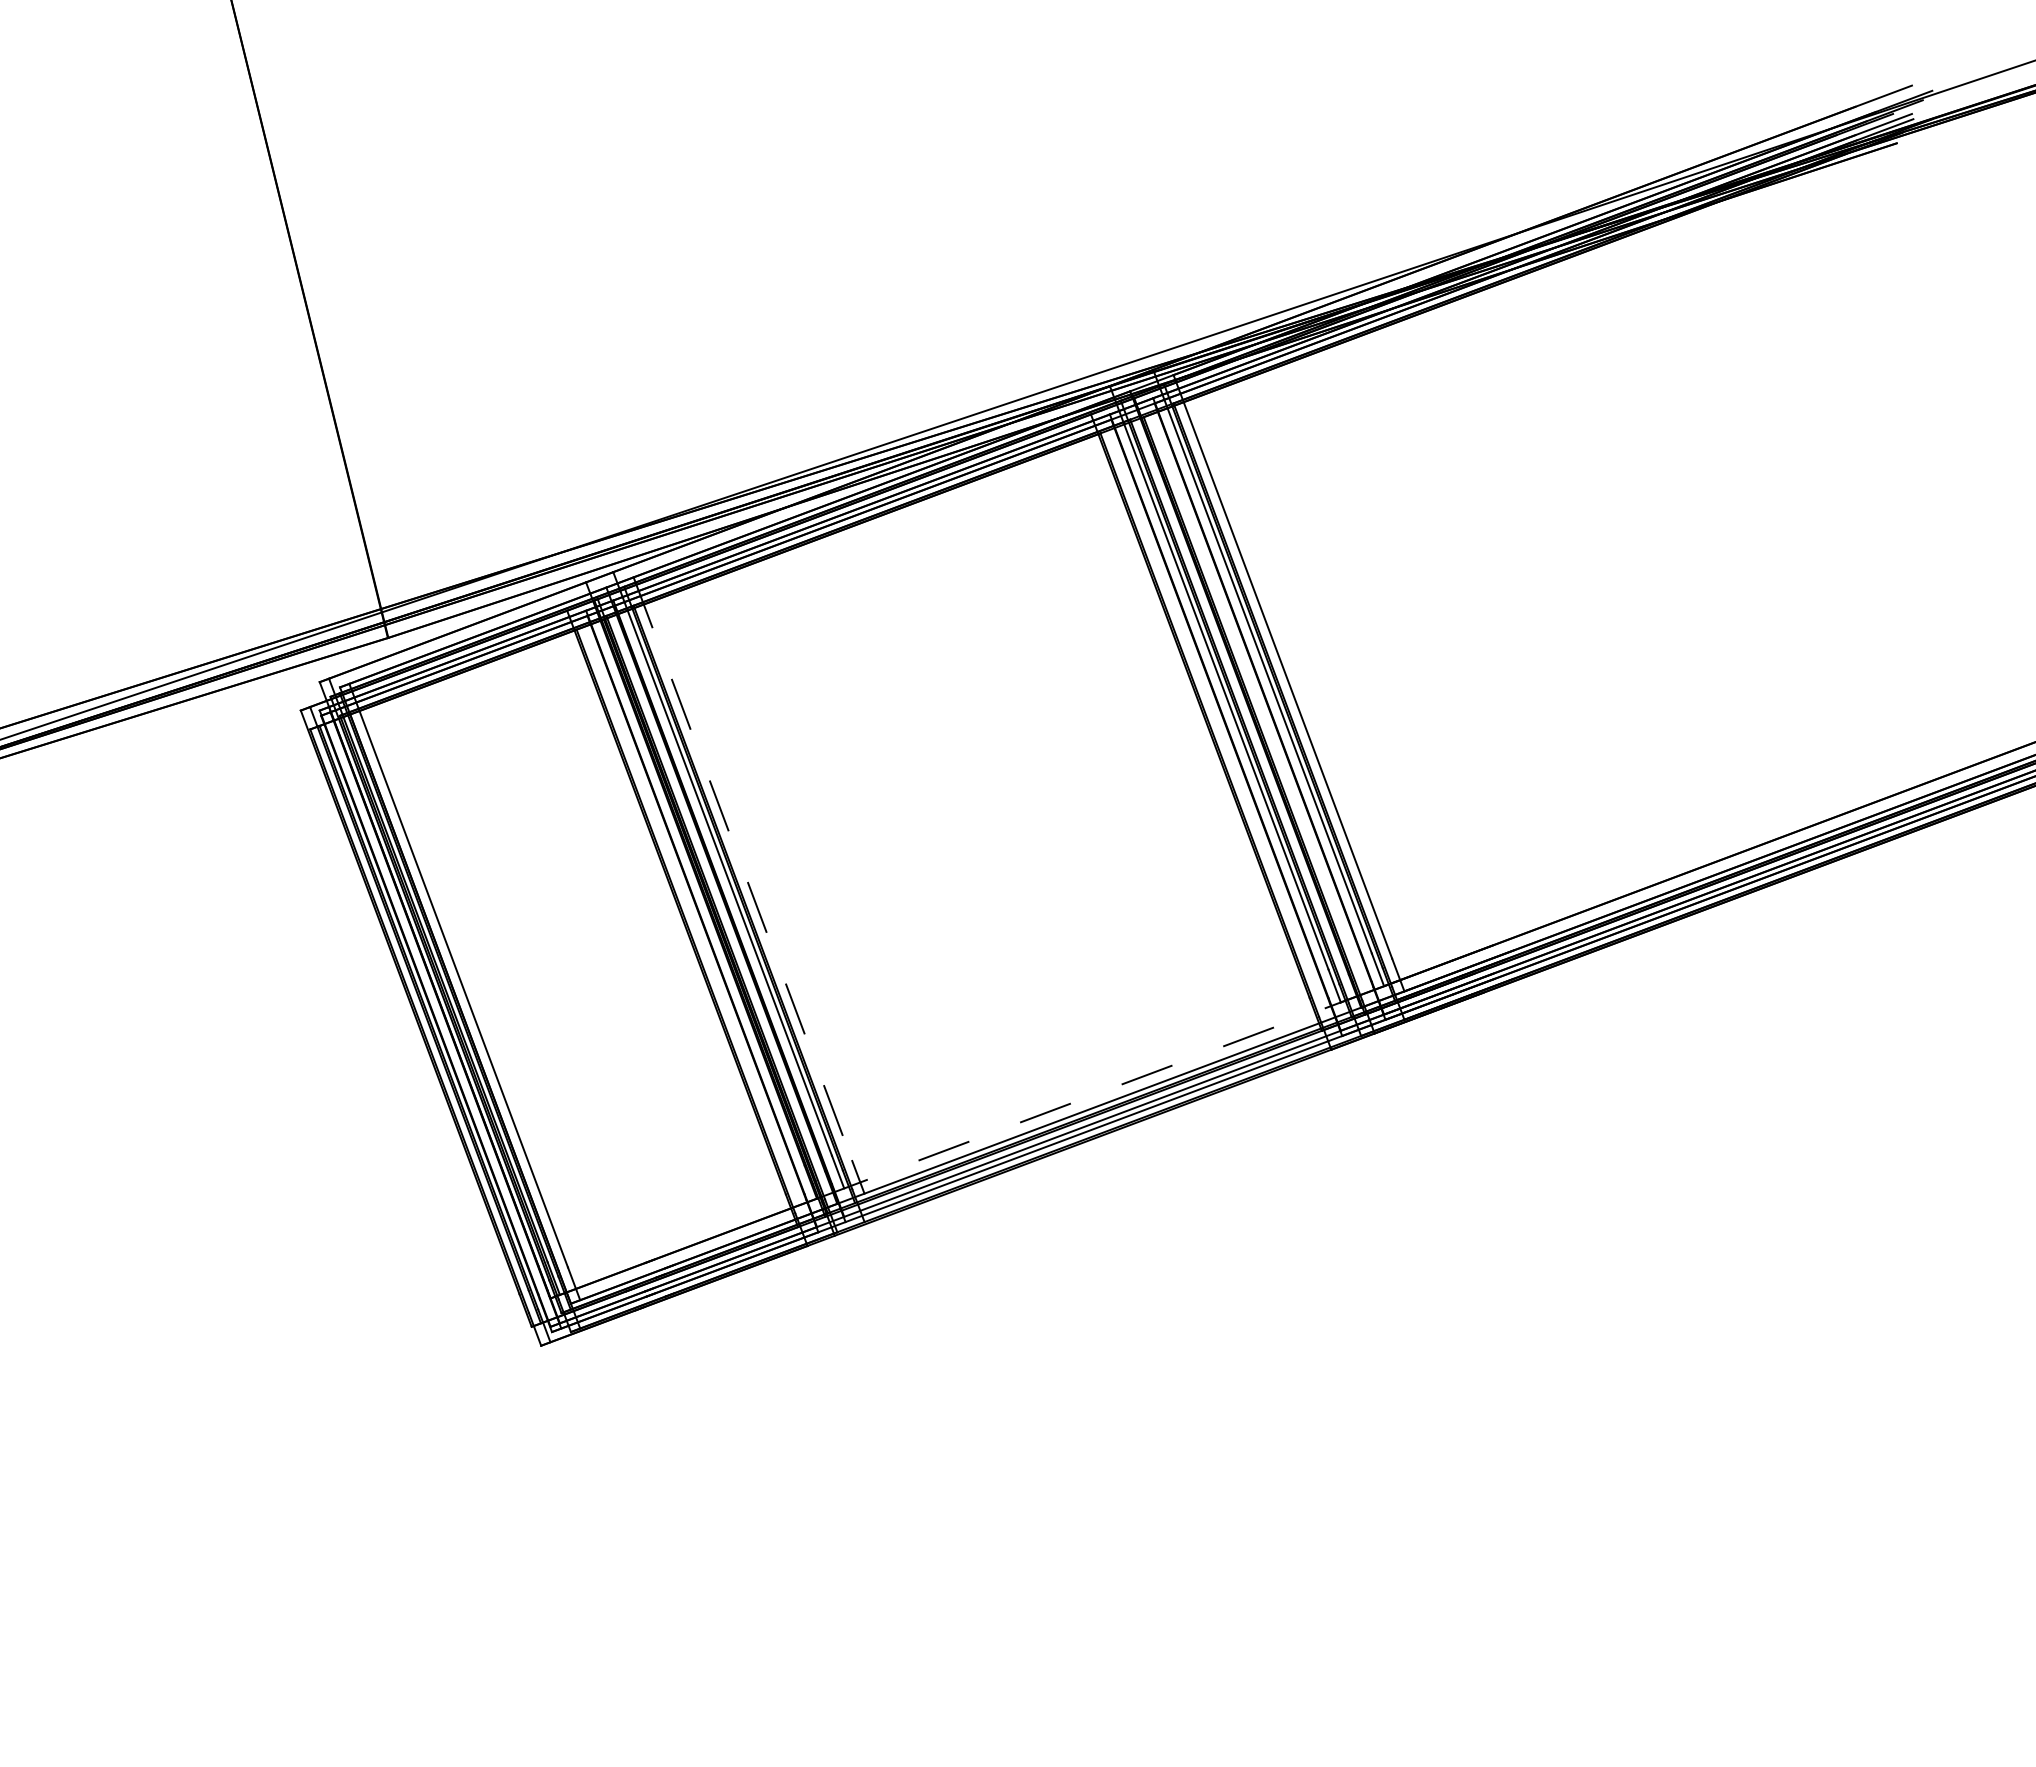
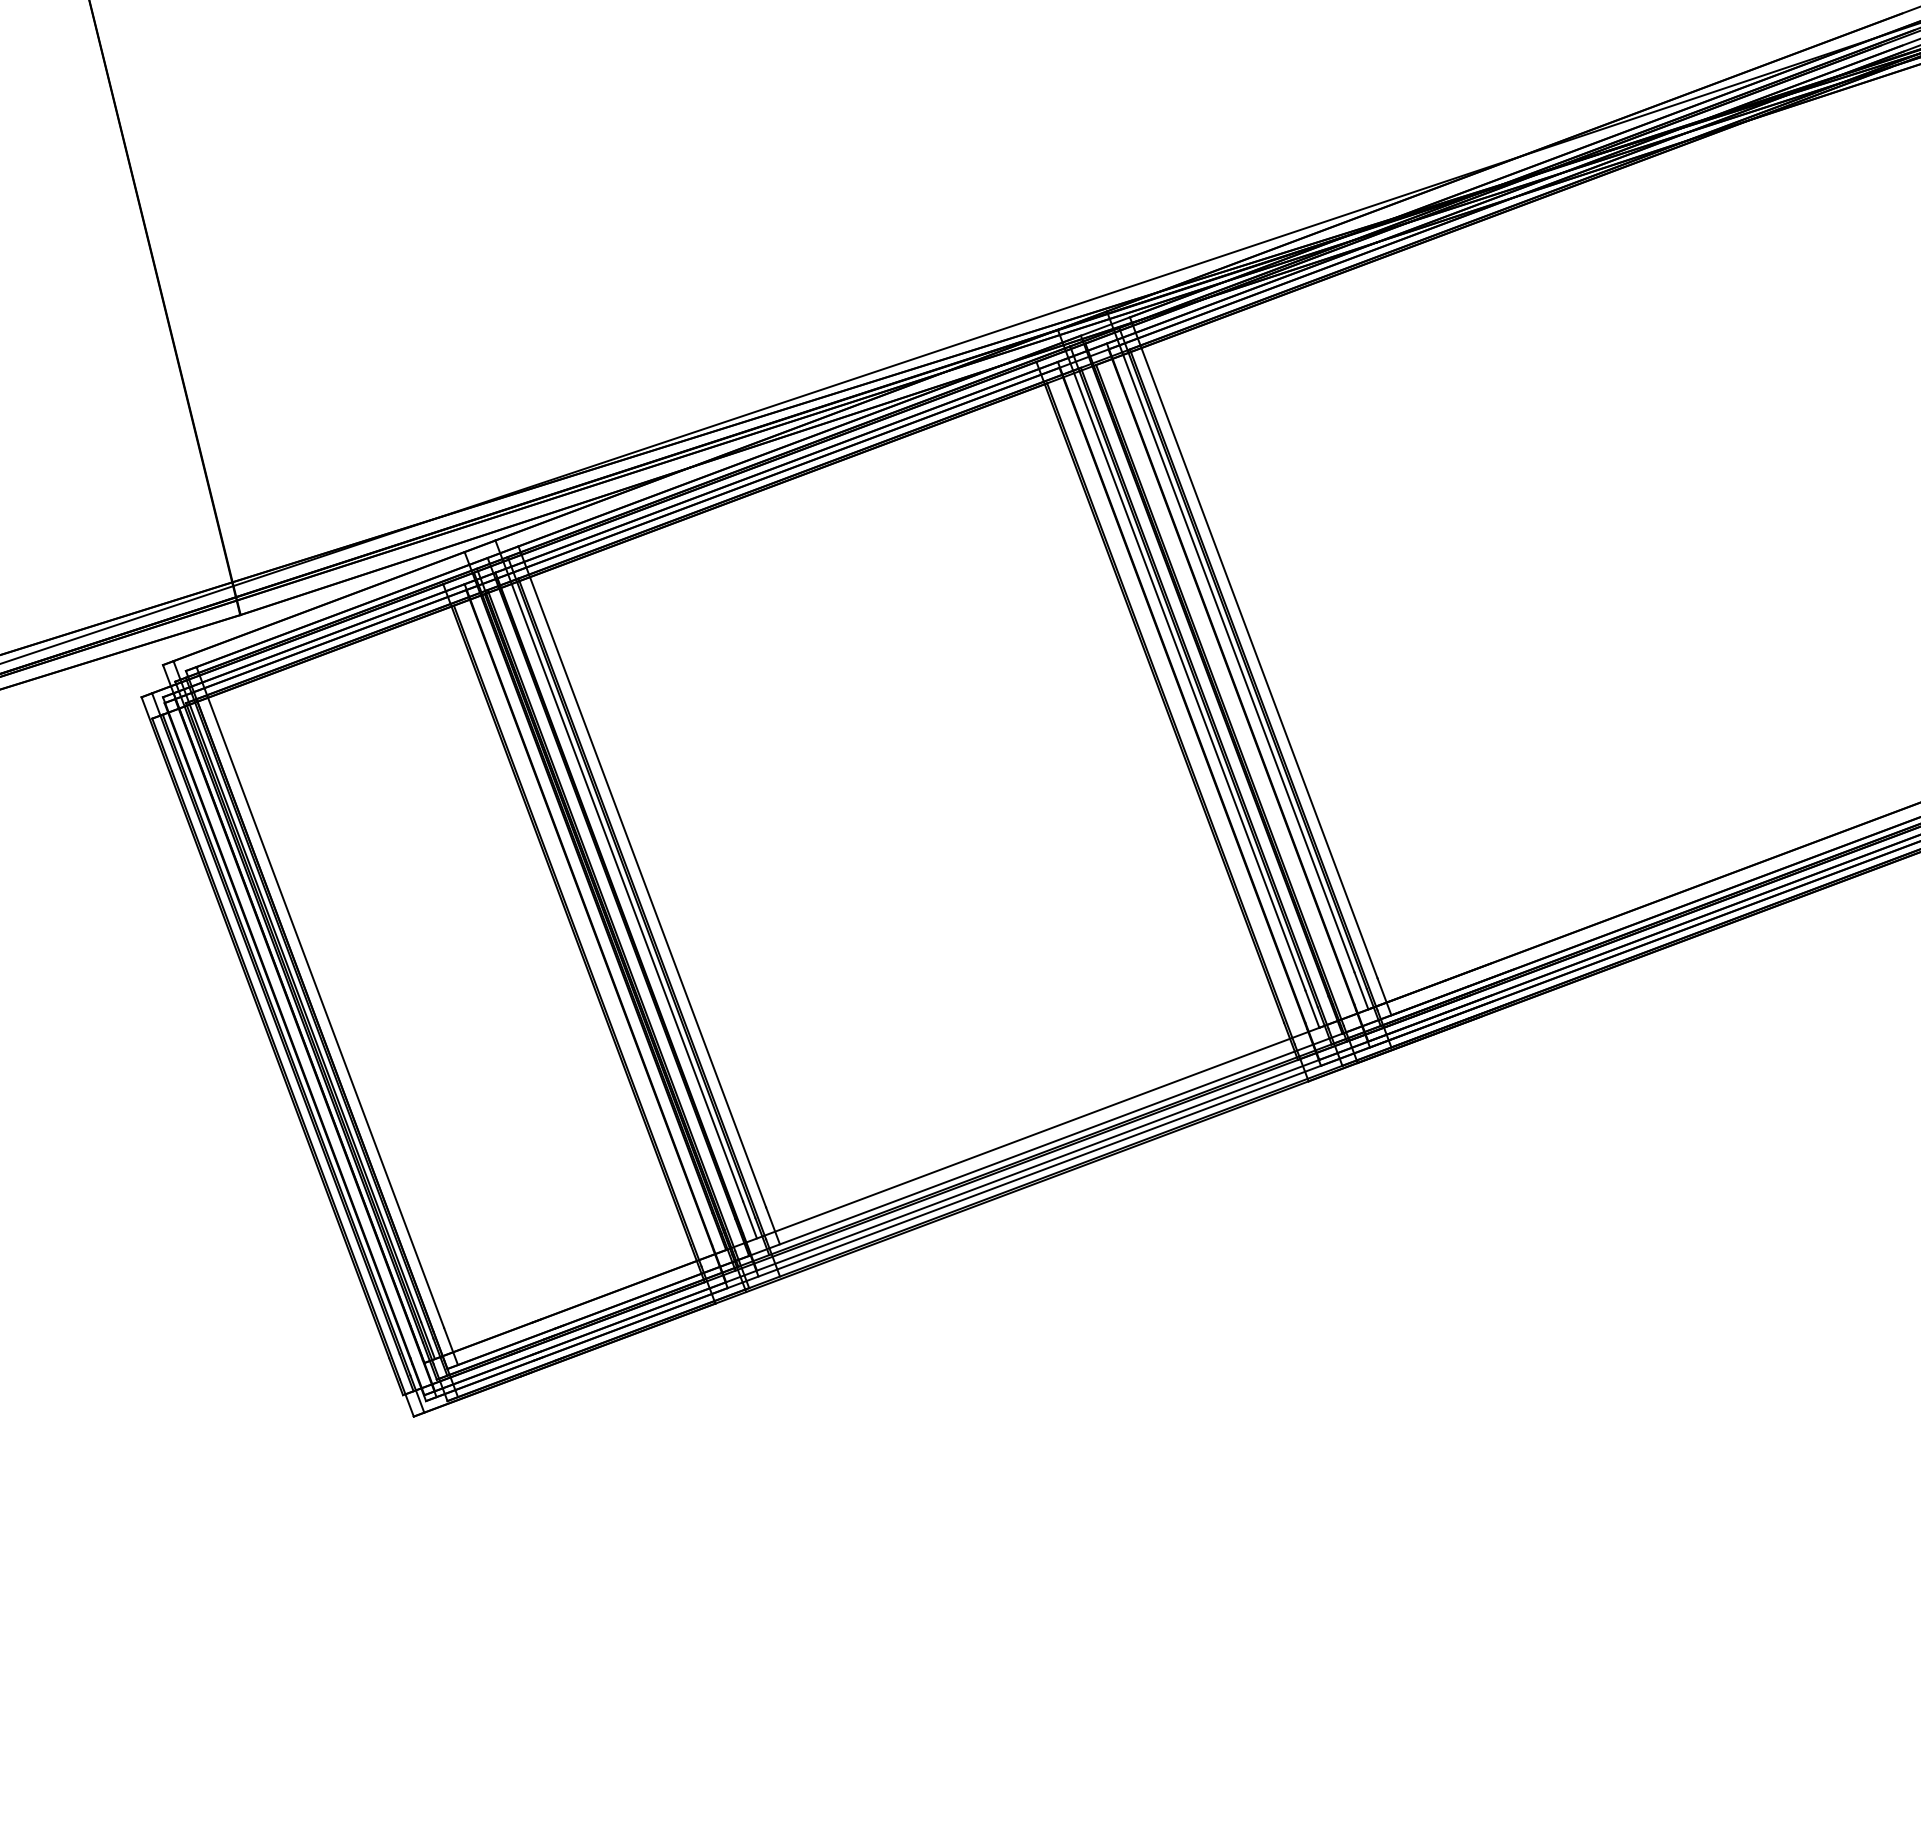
line: (742, 869) -> (641, 877), dashed -> solid
line: (1078, 1100) -> (1022, 1138), dashed -> solid

